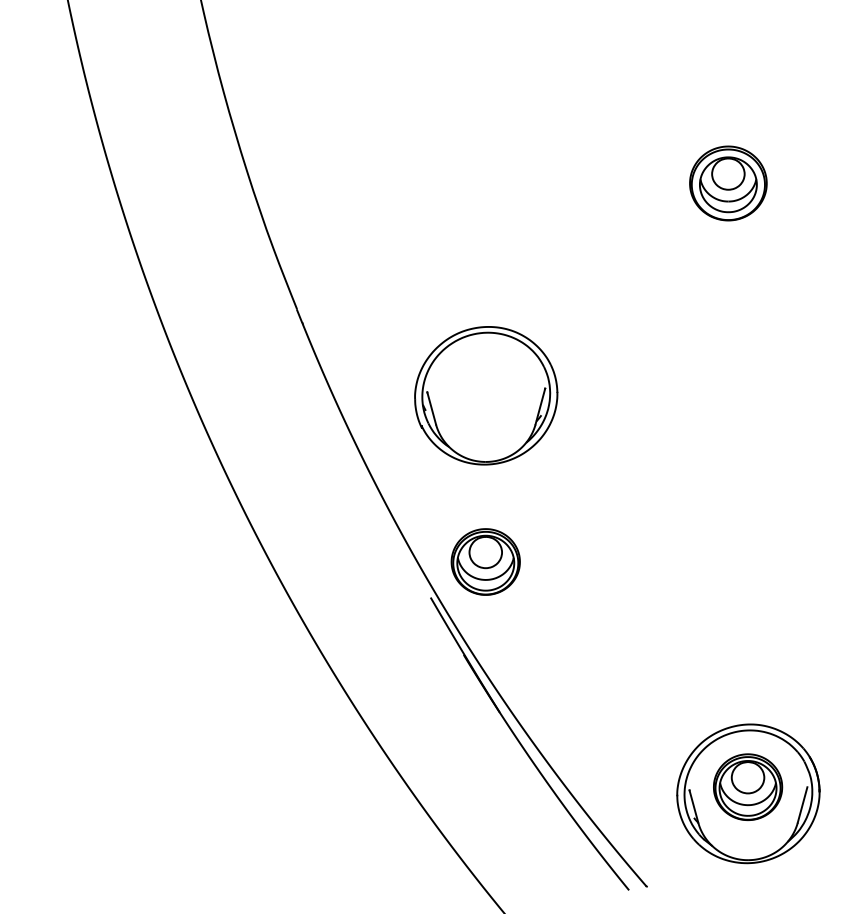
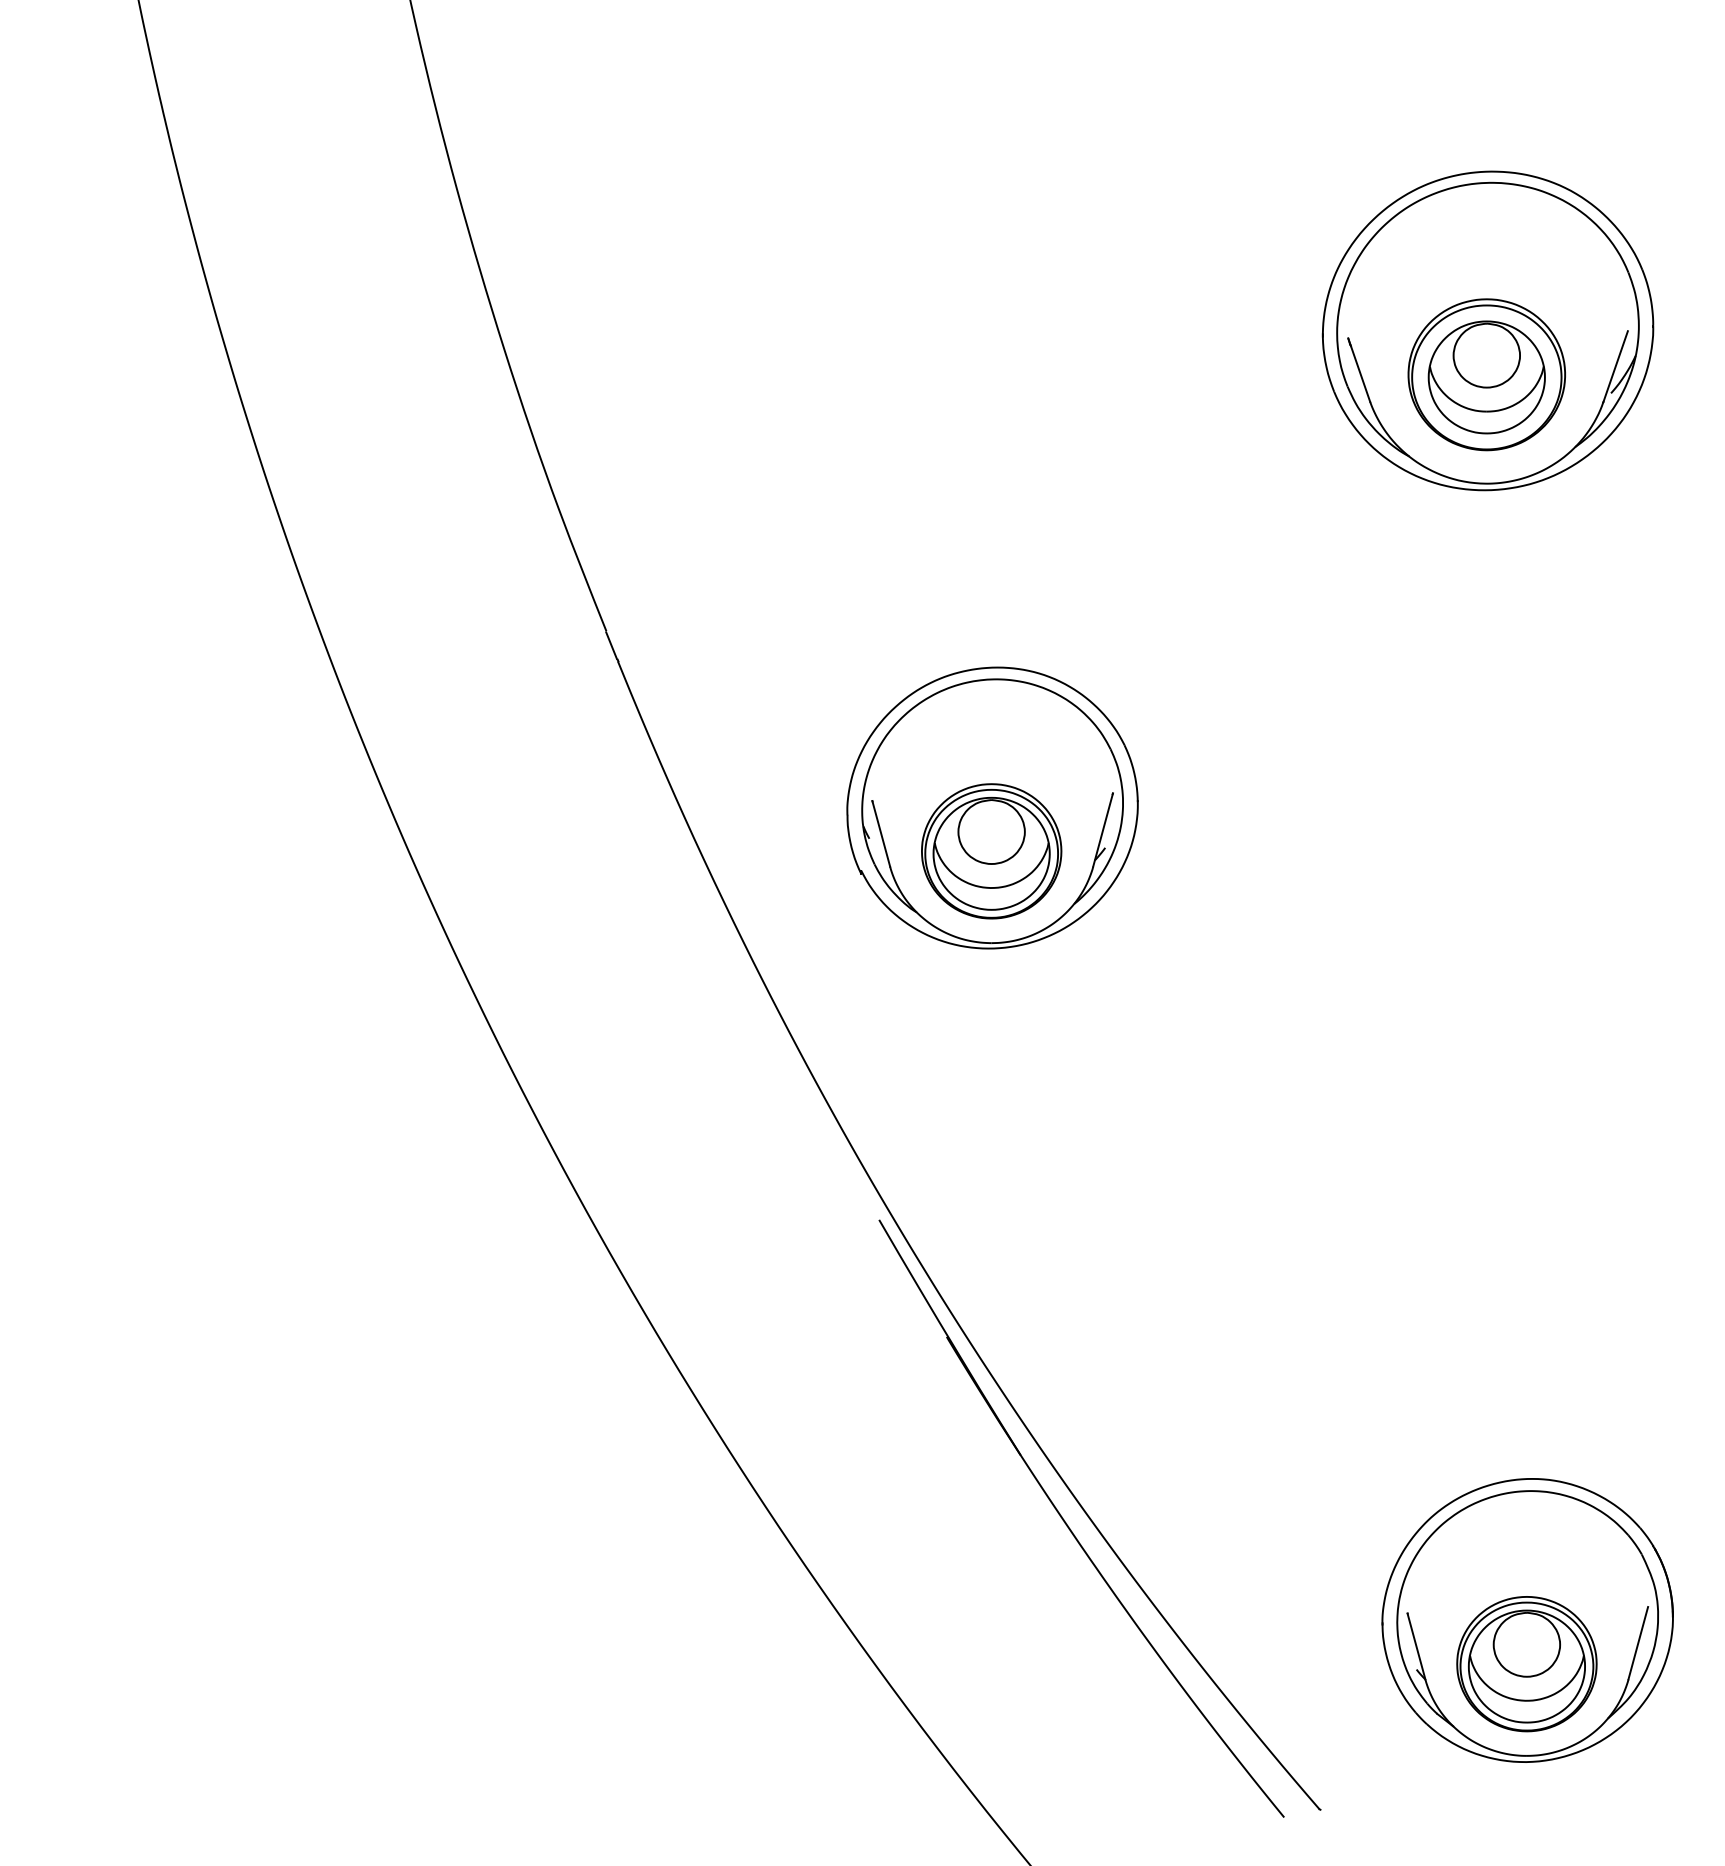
part: (728, 161) -> (1487, 329), added
part: (485, 561) -> (991, 850), moved
part: (748, 786) -> (1527, 1662), moved

